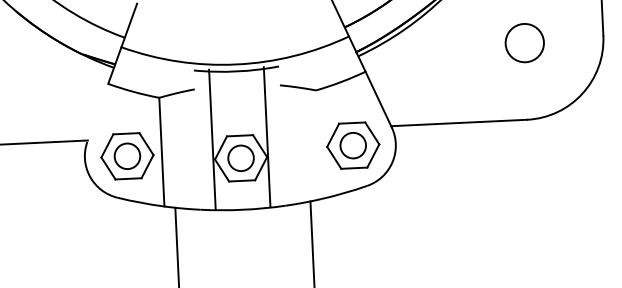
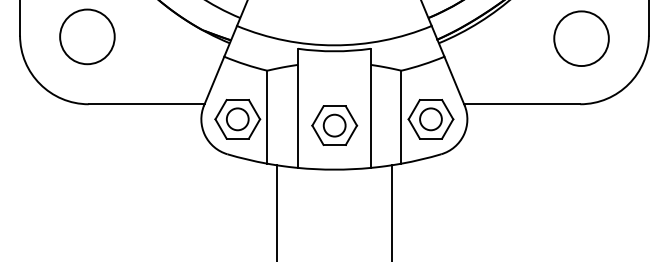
circle: (524, 42) -> (581, 38), size x1.67
line: (98, 112) -> (214, 80), added
line: (266, 135) -> (370, 107), moved
line: (211, 138) -> (297, 107), moved
line: (318, 143) -> (401, 116), added

